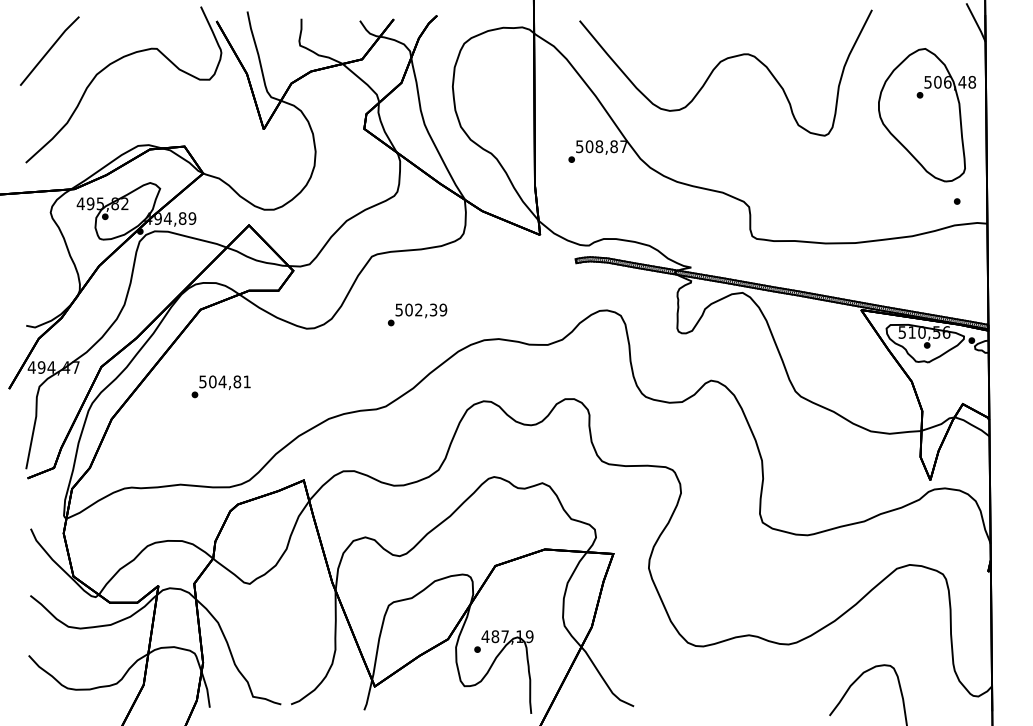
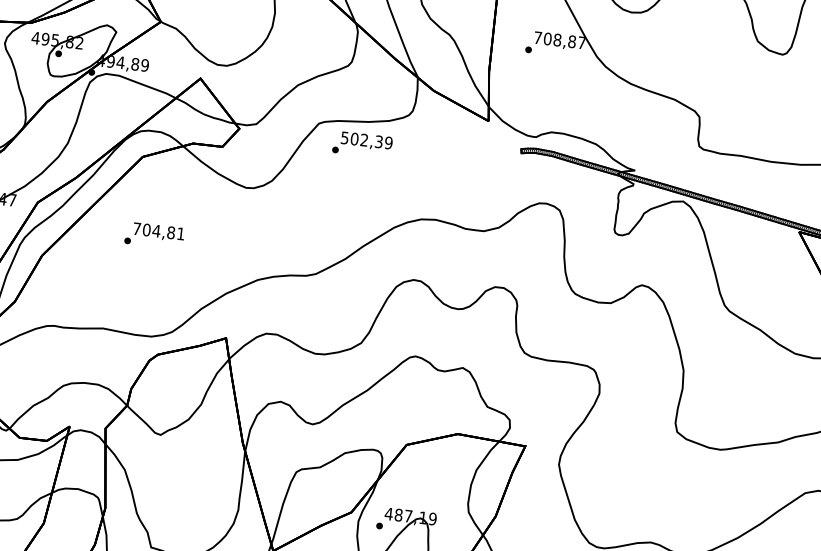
text: (579, 146) -> (537, 37), 508,87 -> 708,87
text: (417, 314) -> (362, 144), moved
text: (202, 381) -> (136, 228), 504,81 -> 704,81

